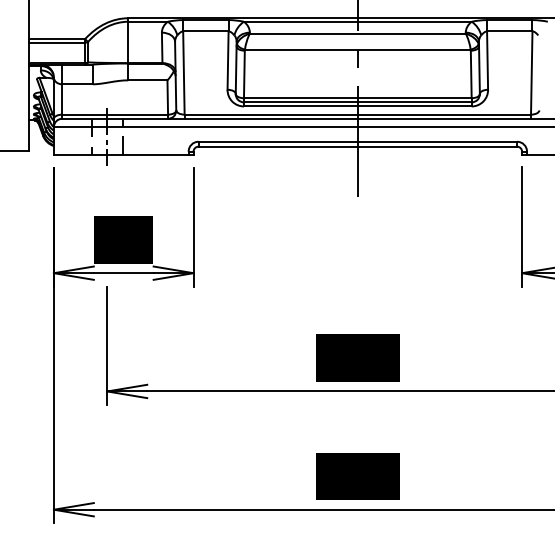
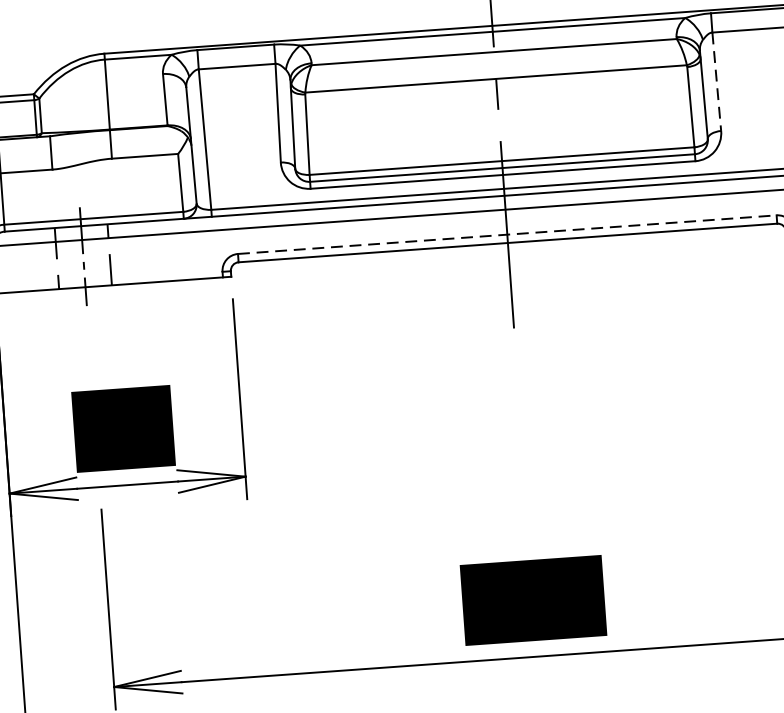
line: (487, 61) -> (716, 83), solid -> dashed
line: (358, 141) -> (508, 234), solid -> dashed

